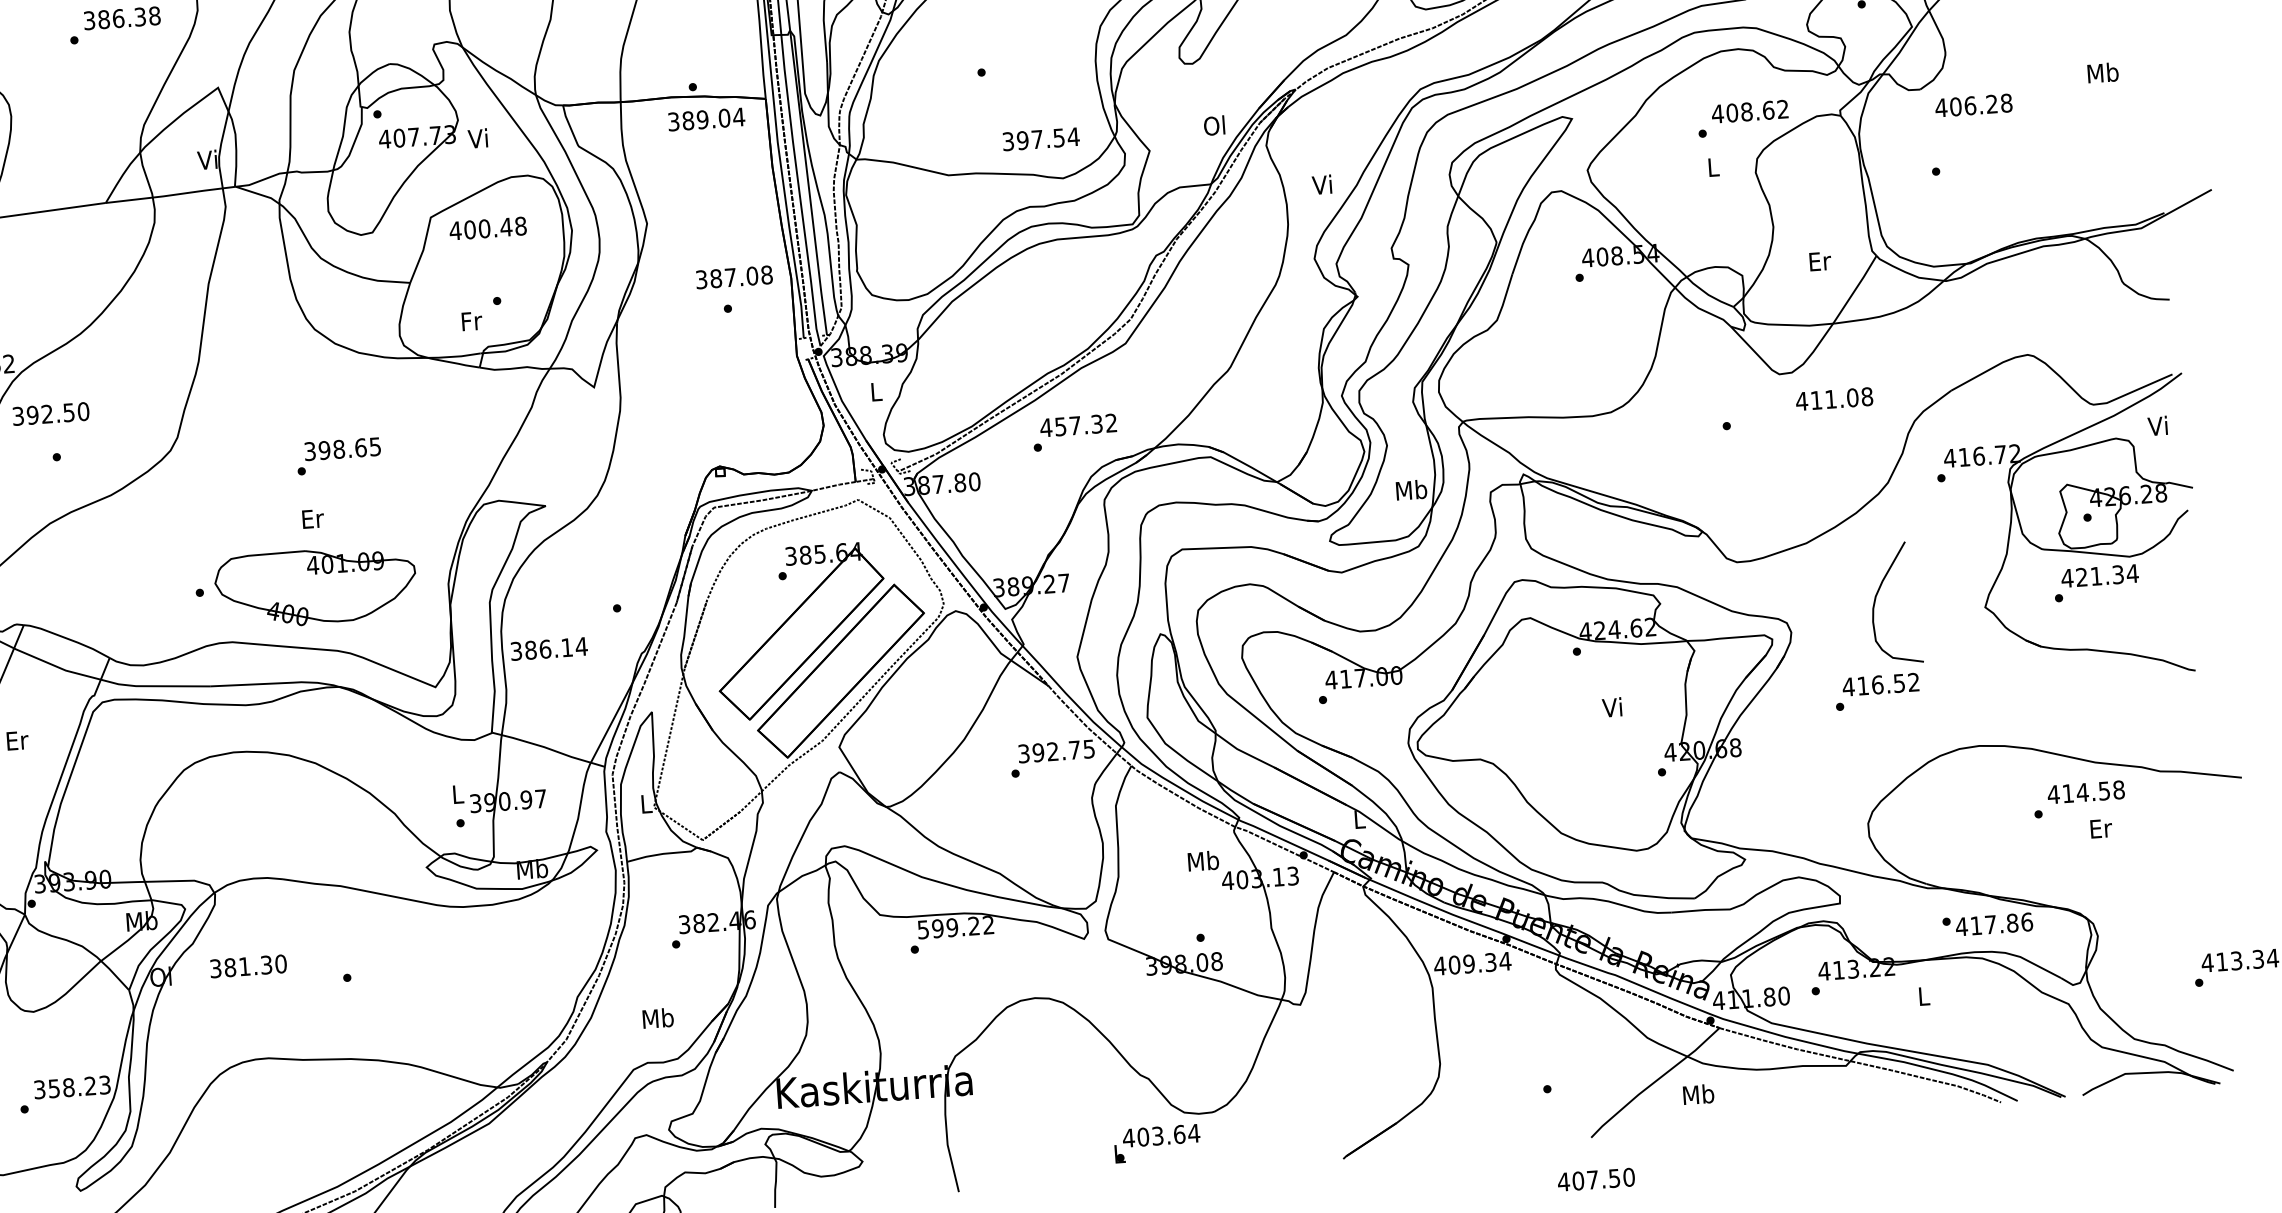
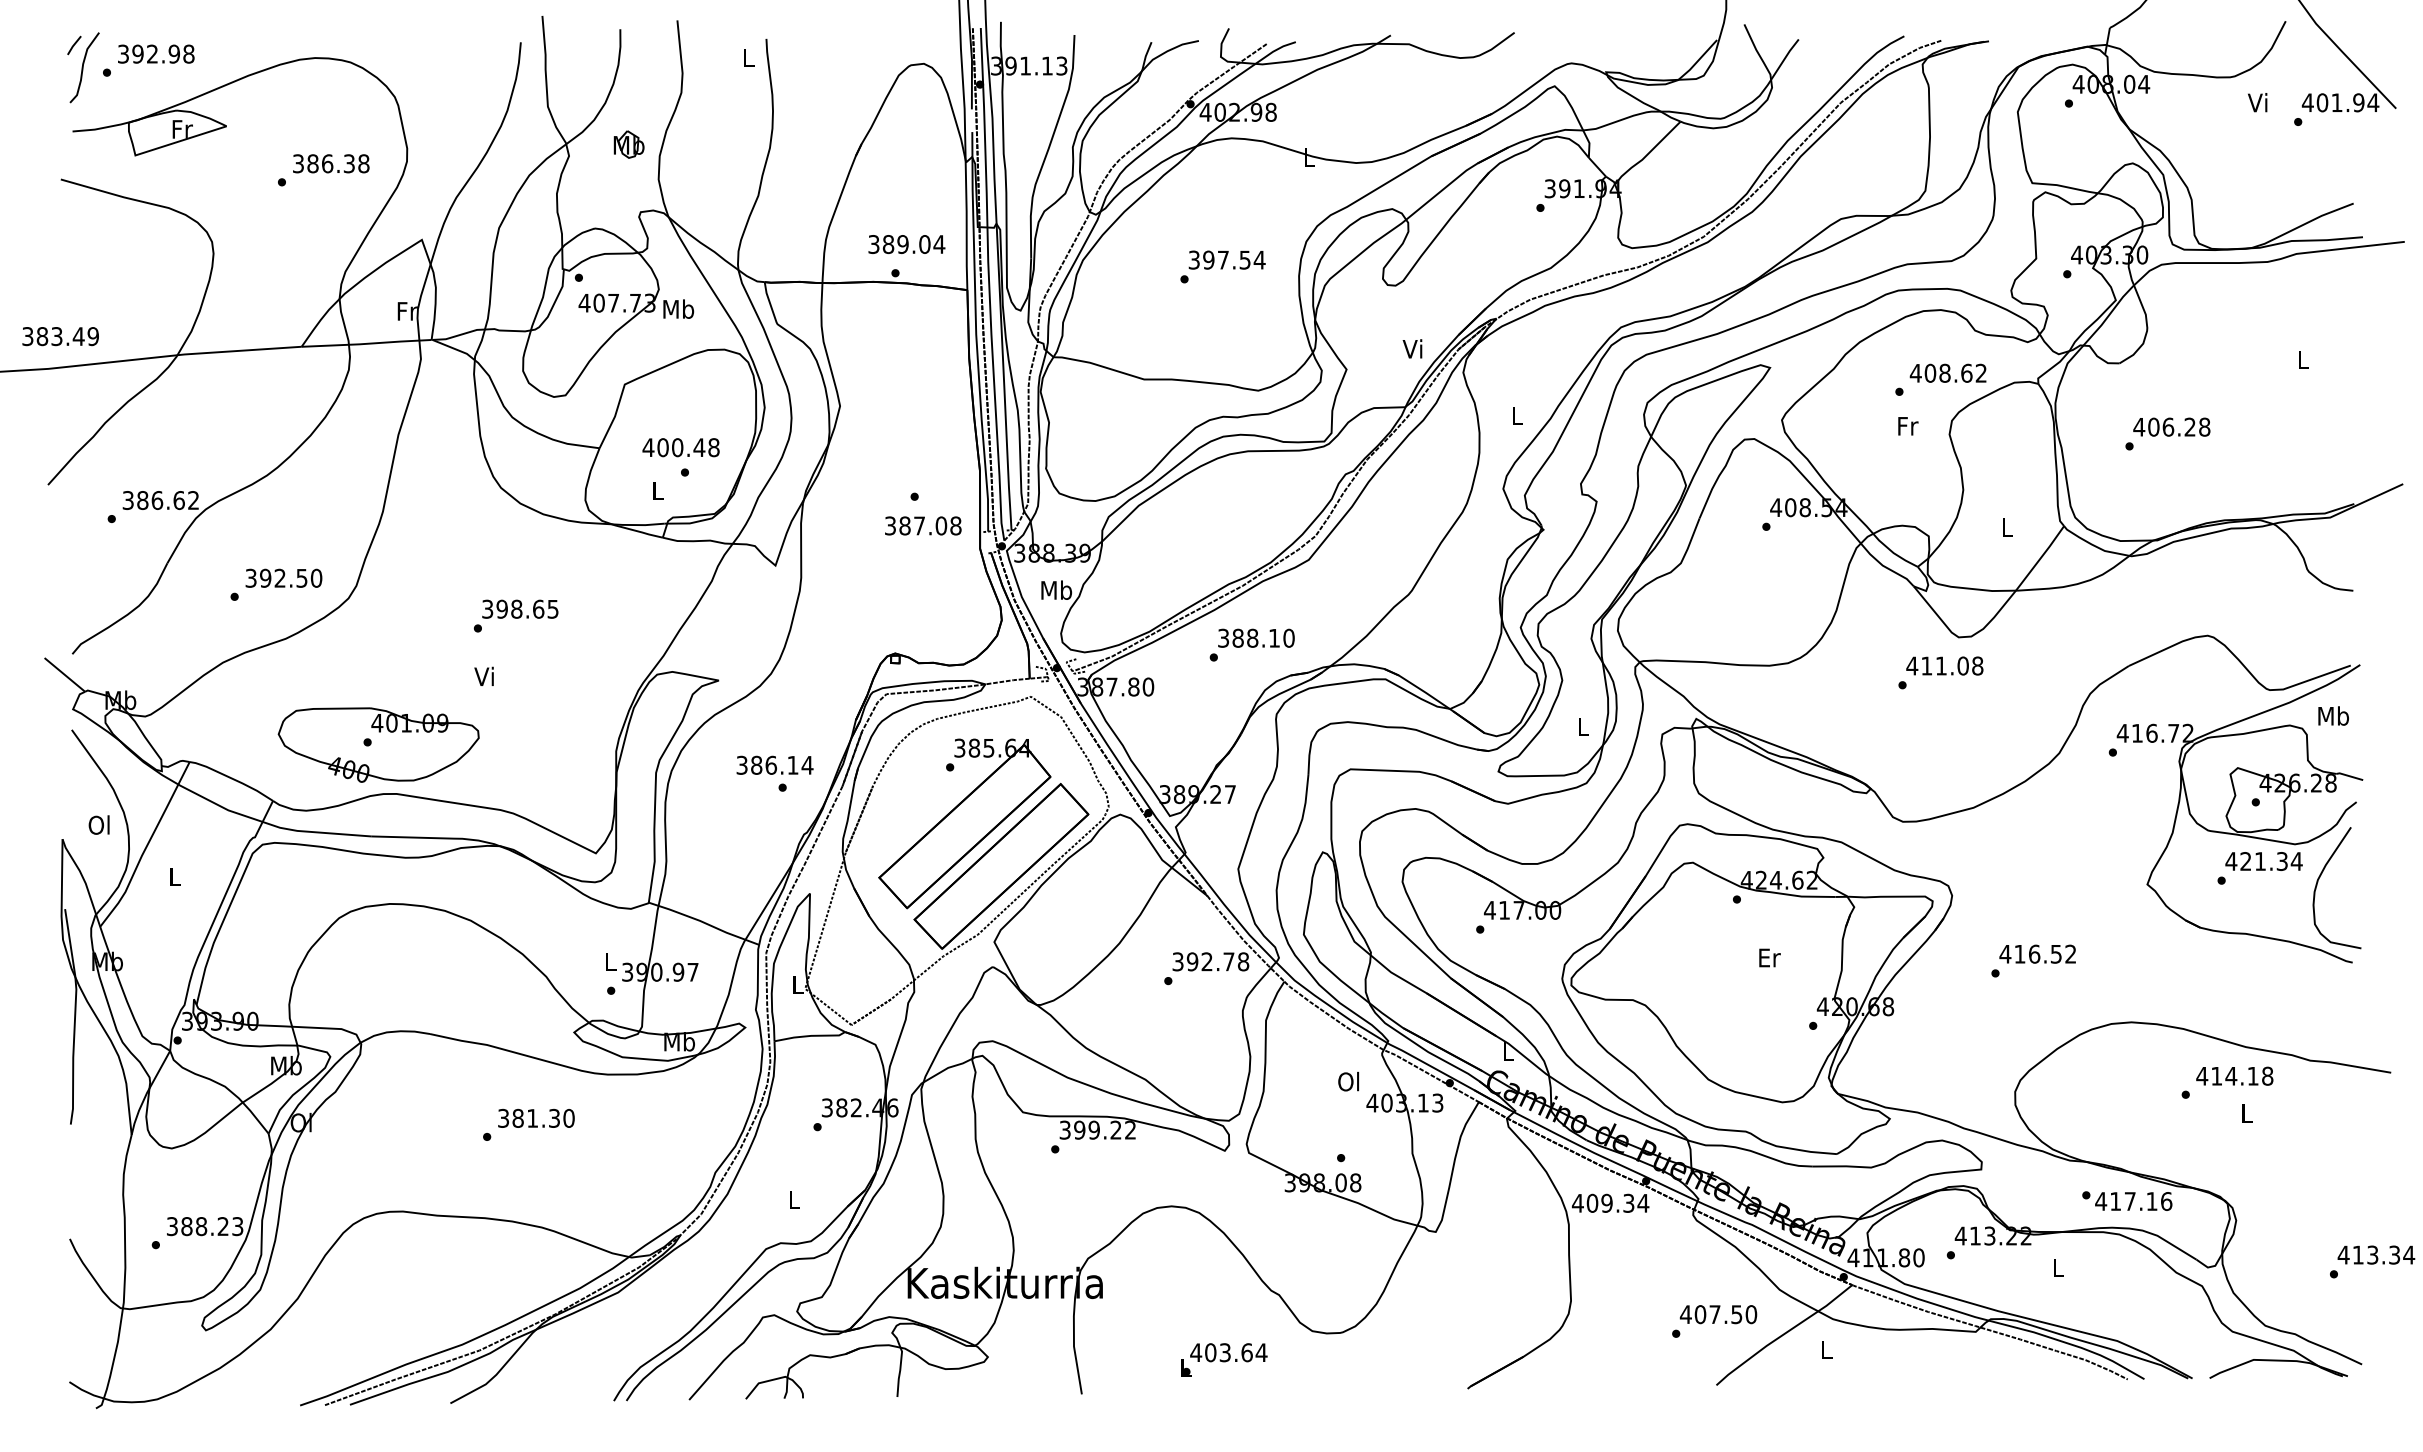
text: (2102, 72) -> (2302, 359), Mb -> L
text: (1973, 104) -> (2171, 426), moved
text: (706, 119) -> (906, 244), moved
text: (1213, 125) -> (1412, 348), Ol -> Vi
text: (478, 137) -> (678, 308), Vi -> Mb
text: (1040, 138) -> (1226, 259), moved
text: (207, 159) -> (406, 310), Vi -> Fr
text: (1714, 167) -> (1908, 426), L -> Fr
text: (1321, 184) -> (1515, 415), Vi -> L
text: (487, 228) -> (680, 447), moved
text: (1820, 261) -> (2007, 527), Er -> L
text: (734, 276) -> (923, 525), moved
text: (472, 320) -> (658, 490), Fr -> L
text: (876, 391) -> (1056, 589), L -> Mb
text: (1834, 398) -> (1944, 665), moved
text: (50, 413) -> (283, 577), moved
text: (1077, 424) -> (1255, 637), 457.32 -> 388.10
text: (2158, 425) -> (2333, 715), Vi -> Mb
text: (1411, 490) -> (1583, 726), Mb -> L
text: (312, 518) -> (485, 676), Er -> Vi
part: (315, 586) -> (378, 744), moved
curve: (1876, 599) -> (2318, 882), moved
text: (548, 648) -> (774, 764), moved
text: (1613, 707) -> (1769, 957), Vi -> Er
text: (17, 740) -> (175, 876), Er -> L
text: (1089, 748) -> (1243, 961), 392.75 -> 392.78
text: (2103, 791) -> (2252, 1076), 414.58 -> 414.18
text: (2101, 828) -> (2247, 1113), Er -> L
text: (1203, 860) -> (1349, 1081), Mb -> Ol
text: (2012, 923) -> (2151, 1201), 417.86 -> 417.16
text: (923, 929) -> (1065, 1129), 599.22 -> 399.22
text: (248, 965) -> (536, 1117), moved
text: (658, 1018) -> (794, 1199), Mb -> L
text: (53, 1088) -> (186, 1226), 358.23 -> 388.23
text: (1698, 1094) -> (1826, 1349), Mb -> L
text: (1157, 1142) -> (1224, 1359), moved
text: (1596, 1179) -> (1718, 1314), moved

